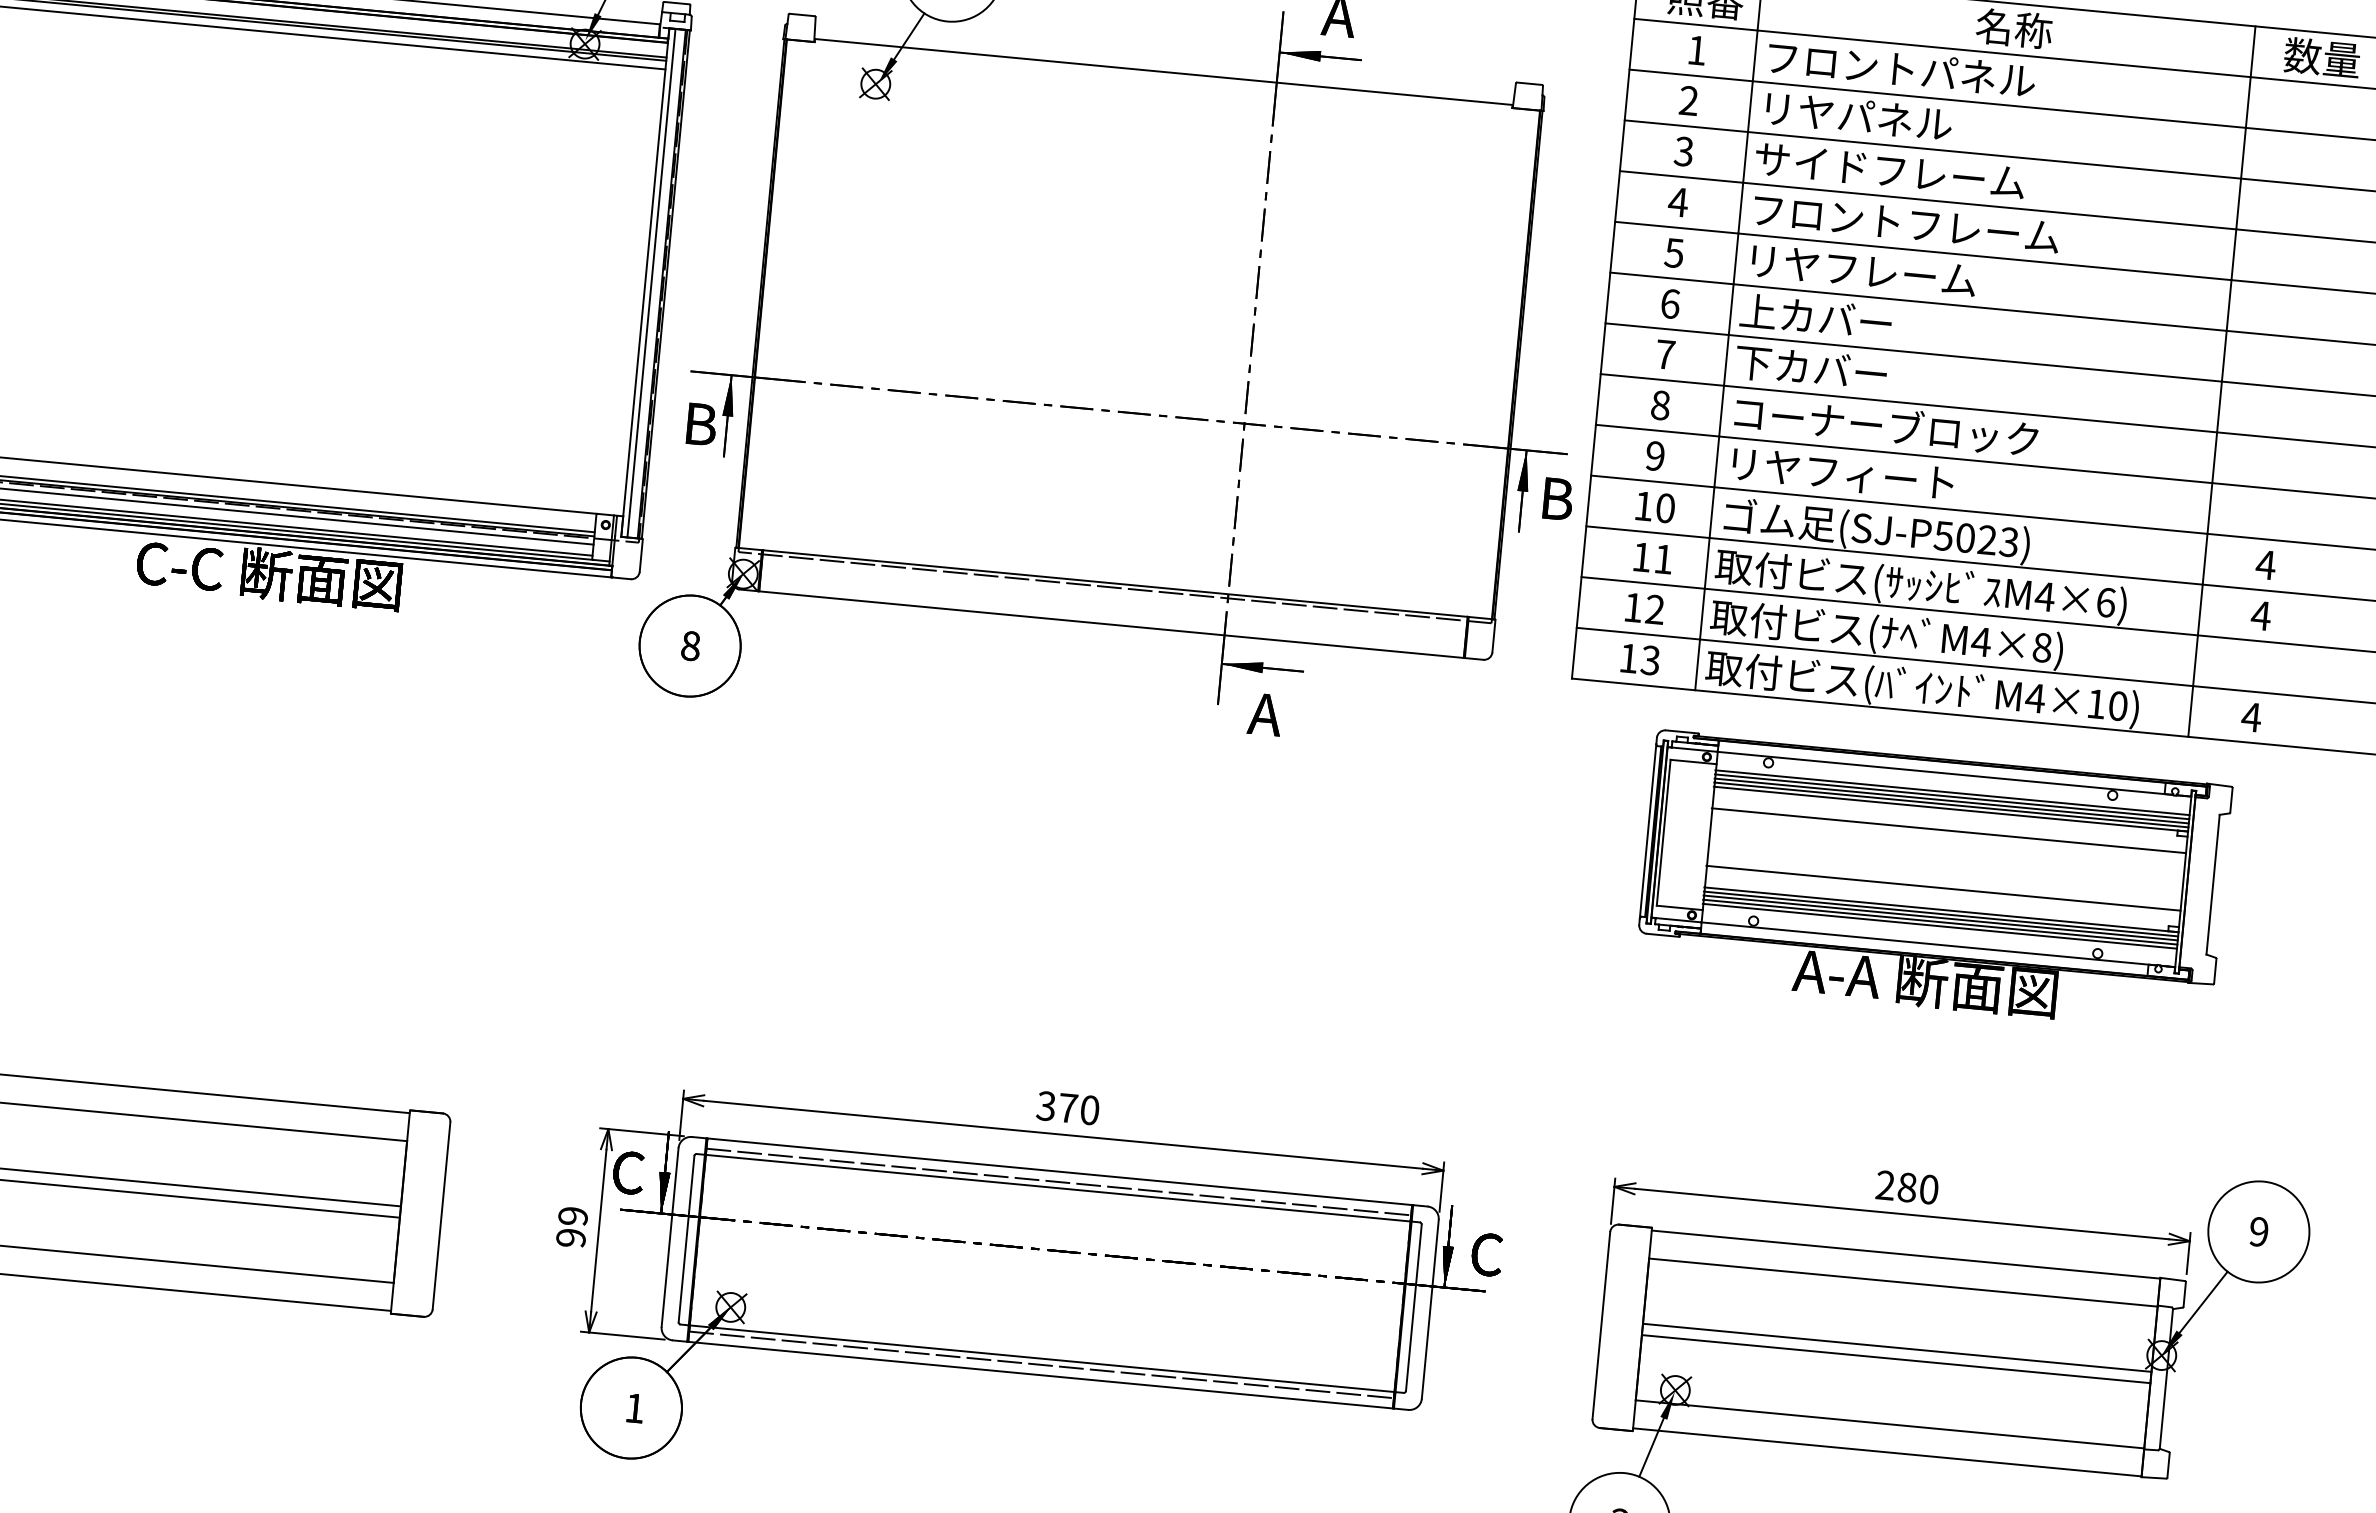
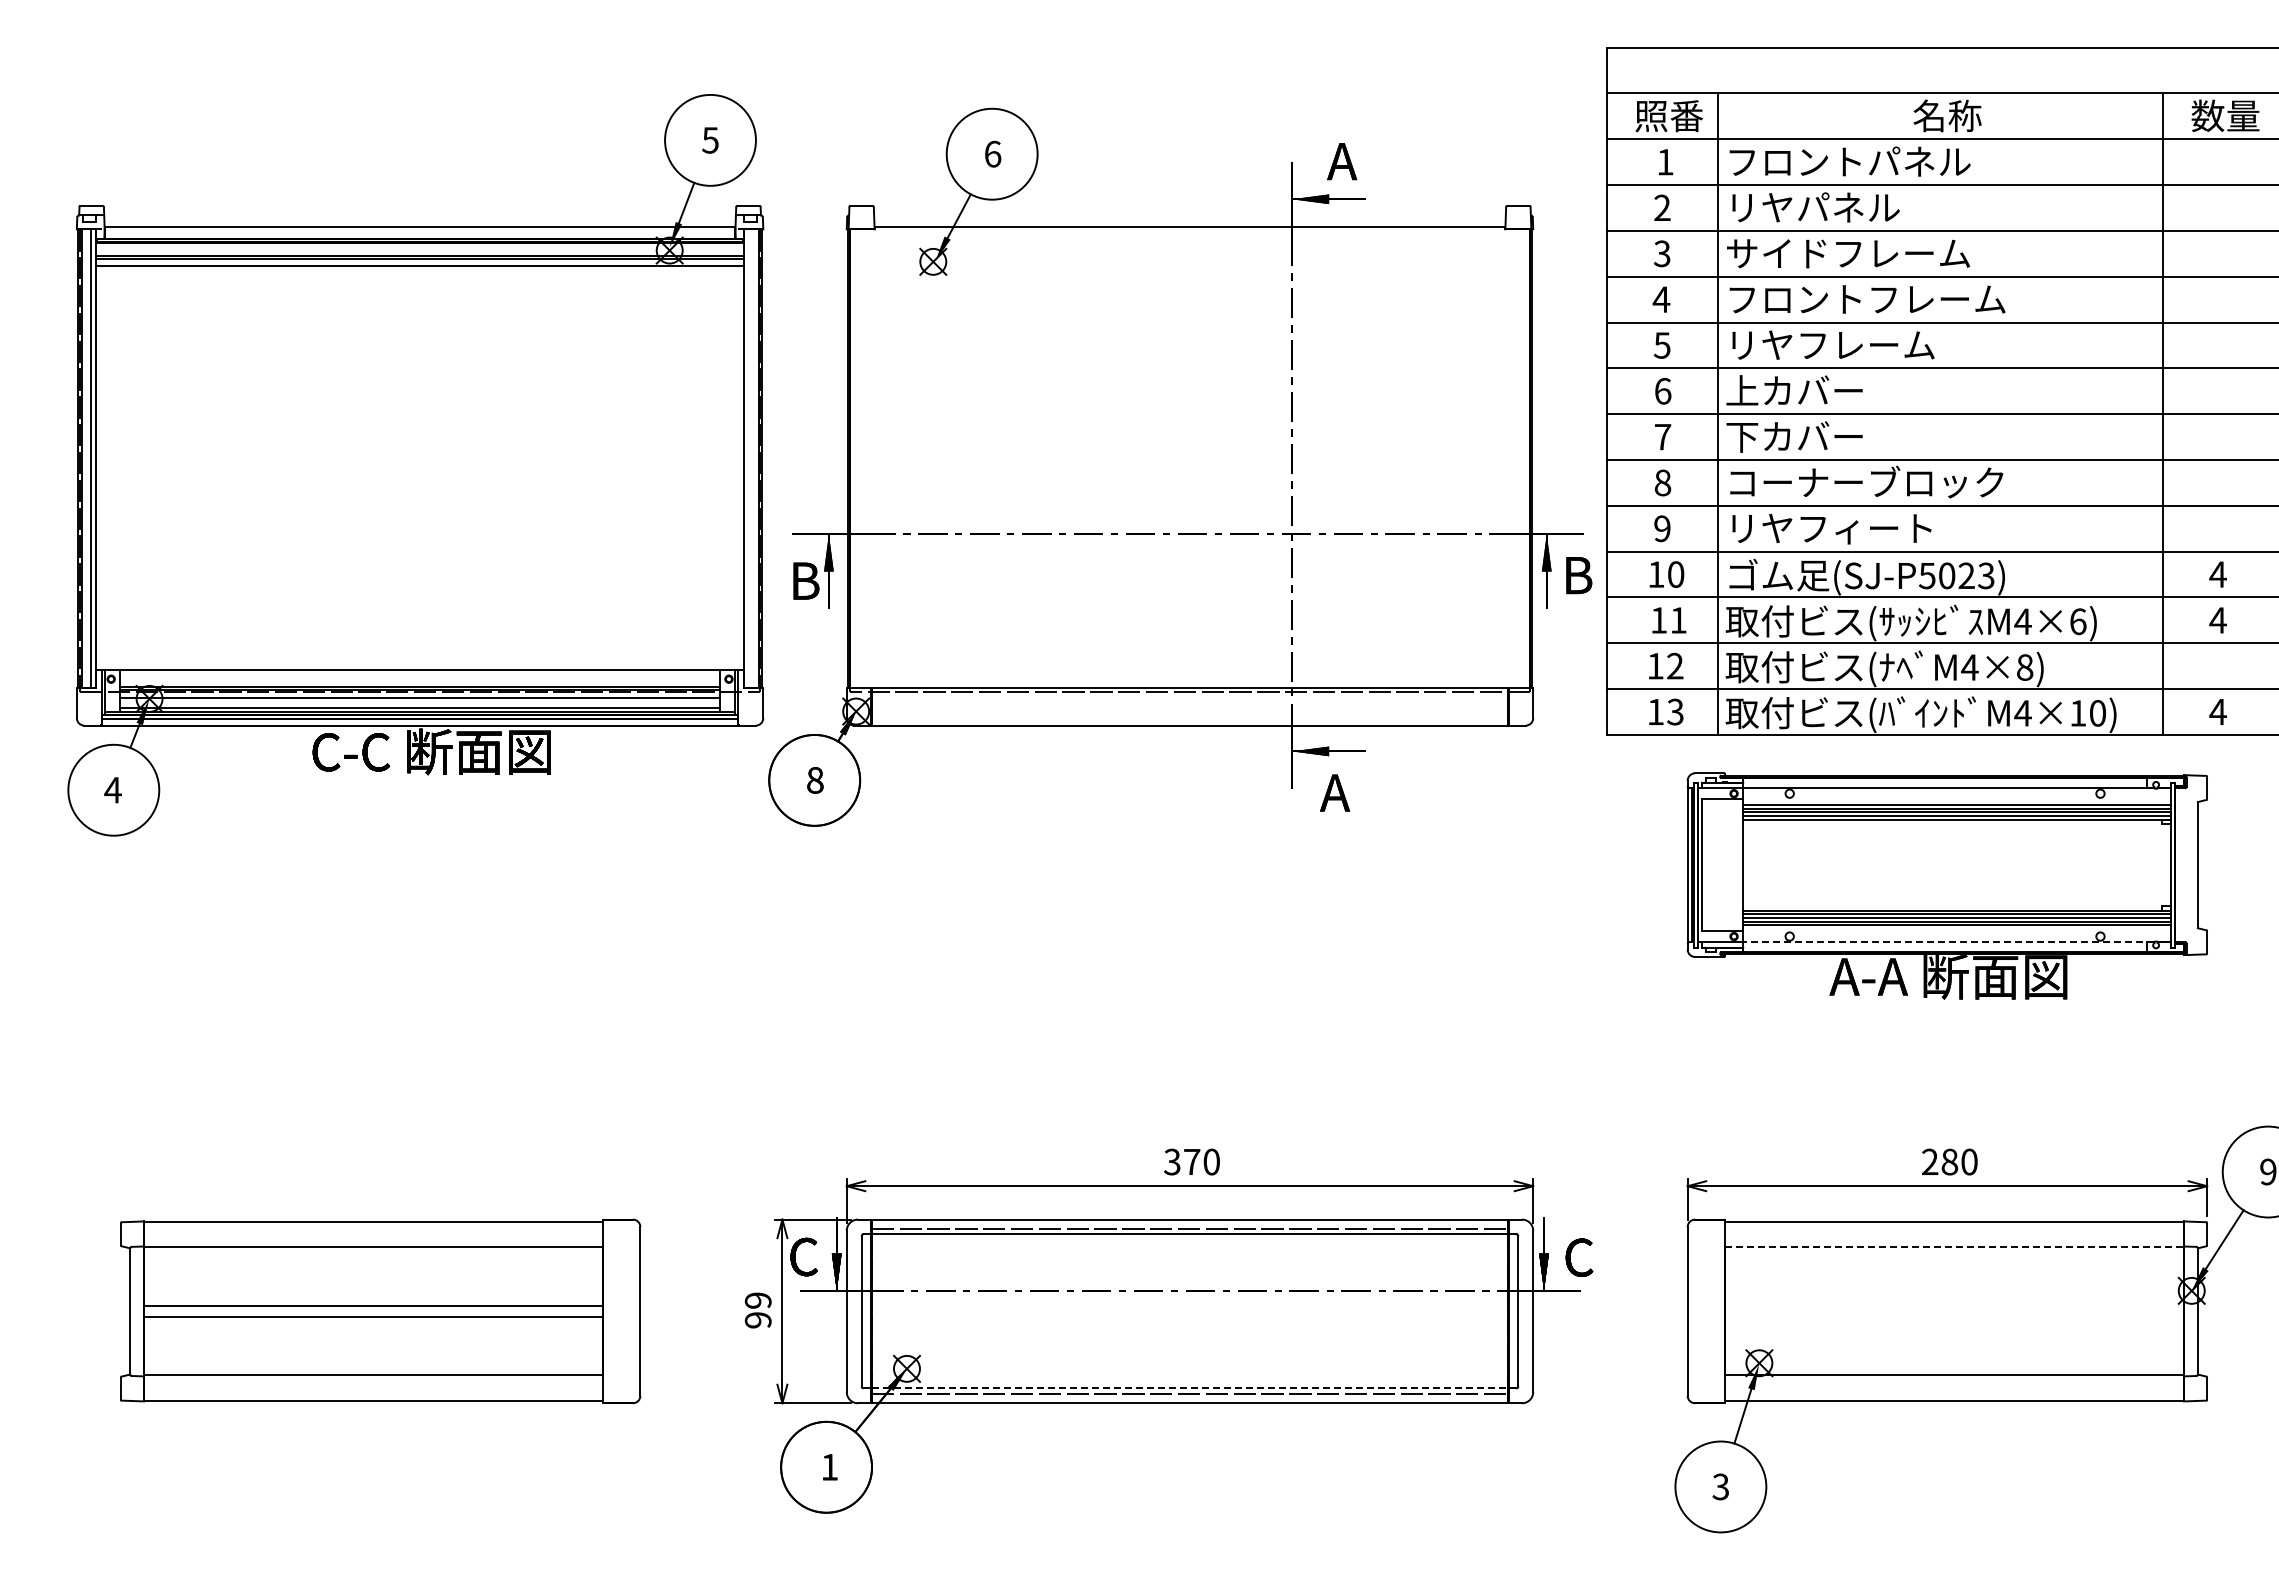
line: (651, 282) -> (749, 458), removed
line: (1948, 831) -> (1956, 839), removed
line: (1943, 888) -> (1956, 891), removed
line: (1928, 944) -> (1948, 942), solid -> dashed
line: (1903, 1282) -> (1954, 1247), solid -> dashed
line: (1896, 1347) -> (1953, 1306), removed
line: (1042, 1358) -> (1190, 1388), solid -> dashed
line: (1895, 1358) -> (1953, 1316), removed

